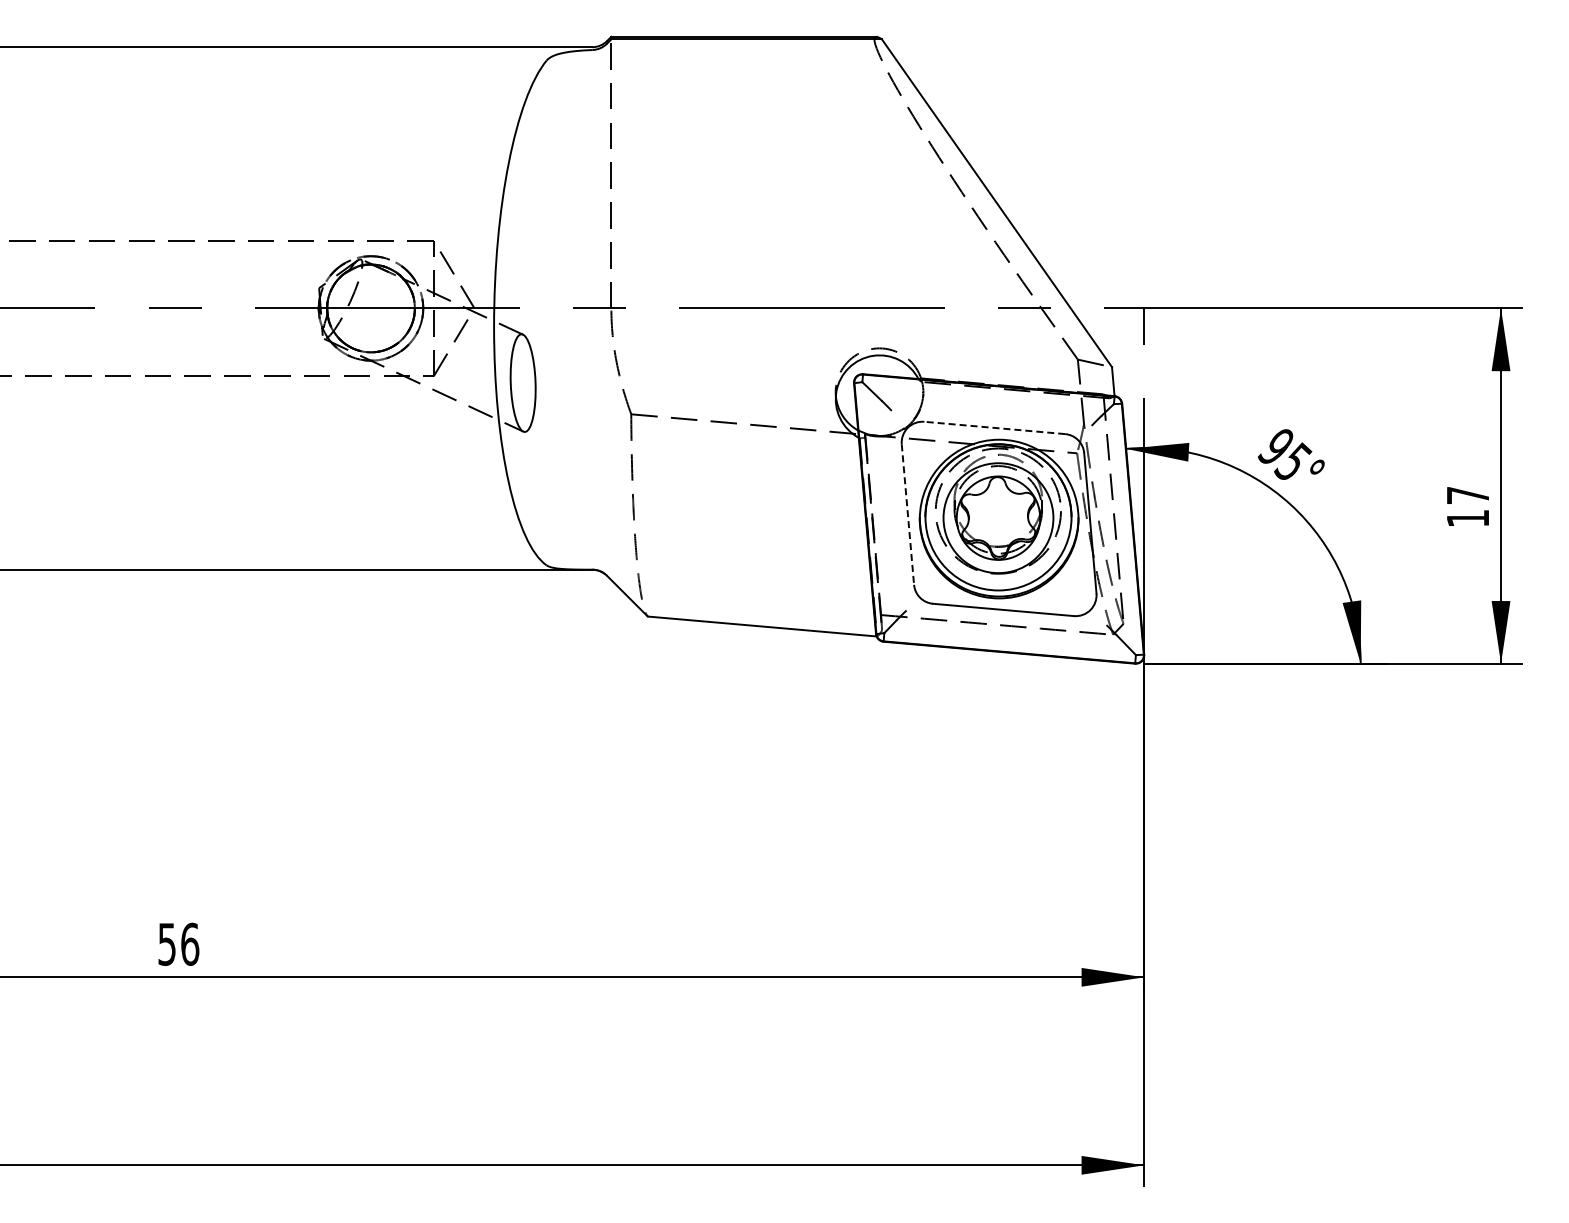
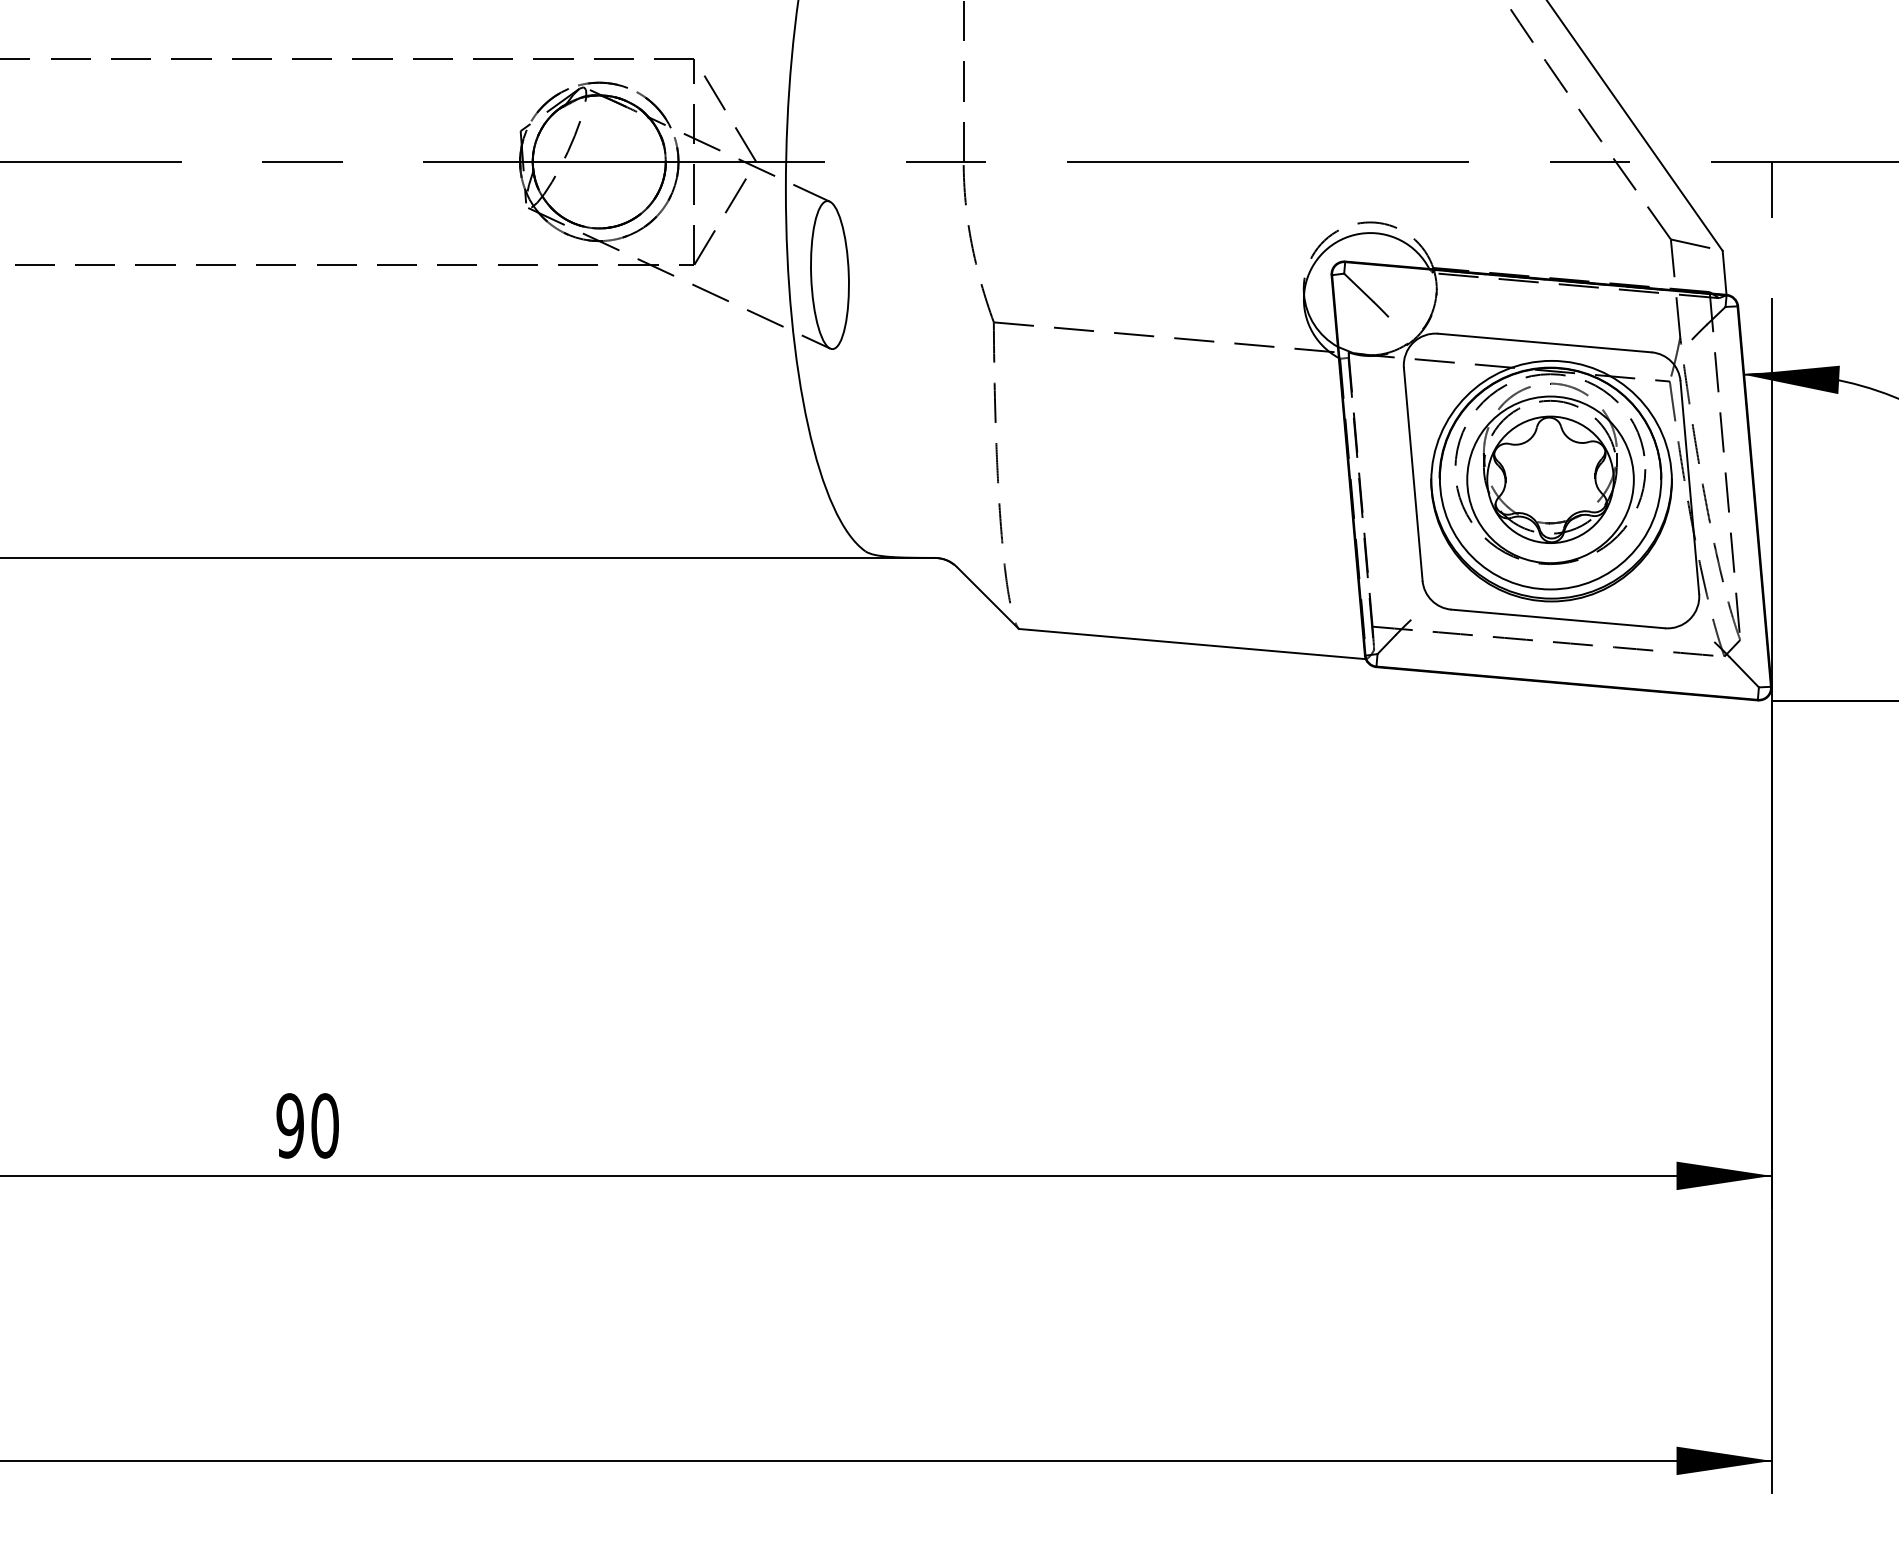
line: (994, 427) -> (1544, 342), dashed -> solid
line: (907, 515) -> (1412, 475), dashed -> solid
text: (178, 943) -> (307, 1124), 56 -> 90

